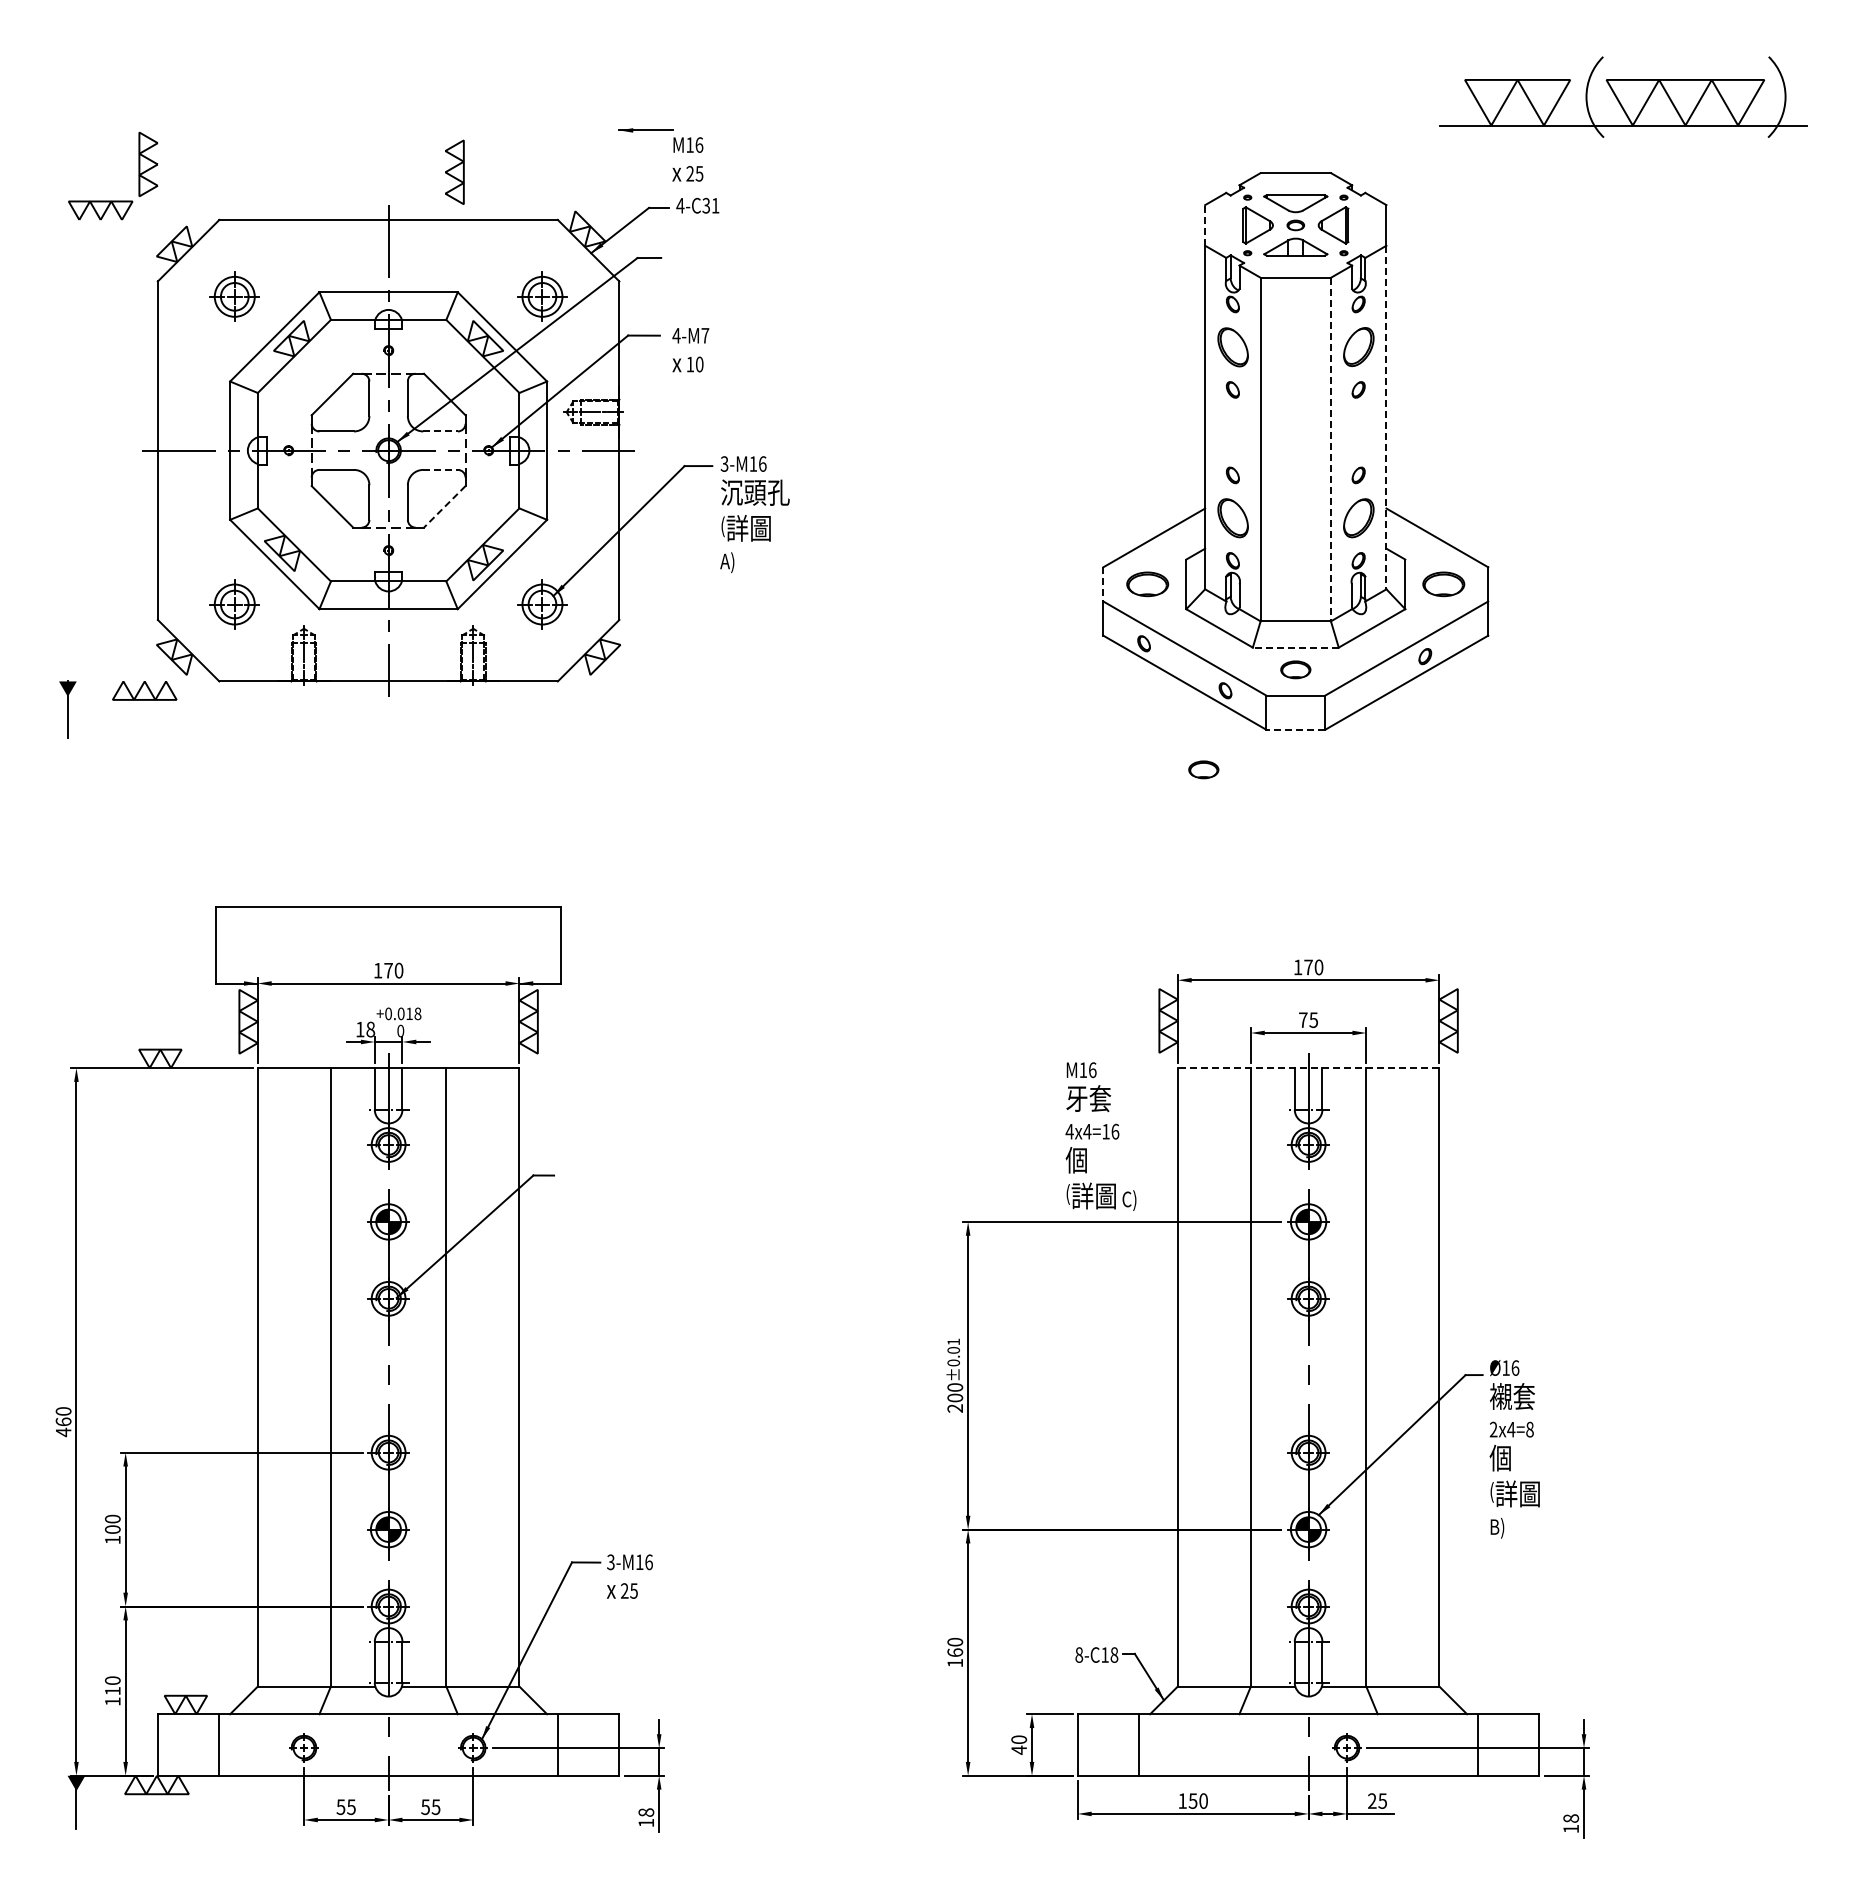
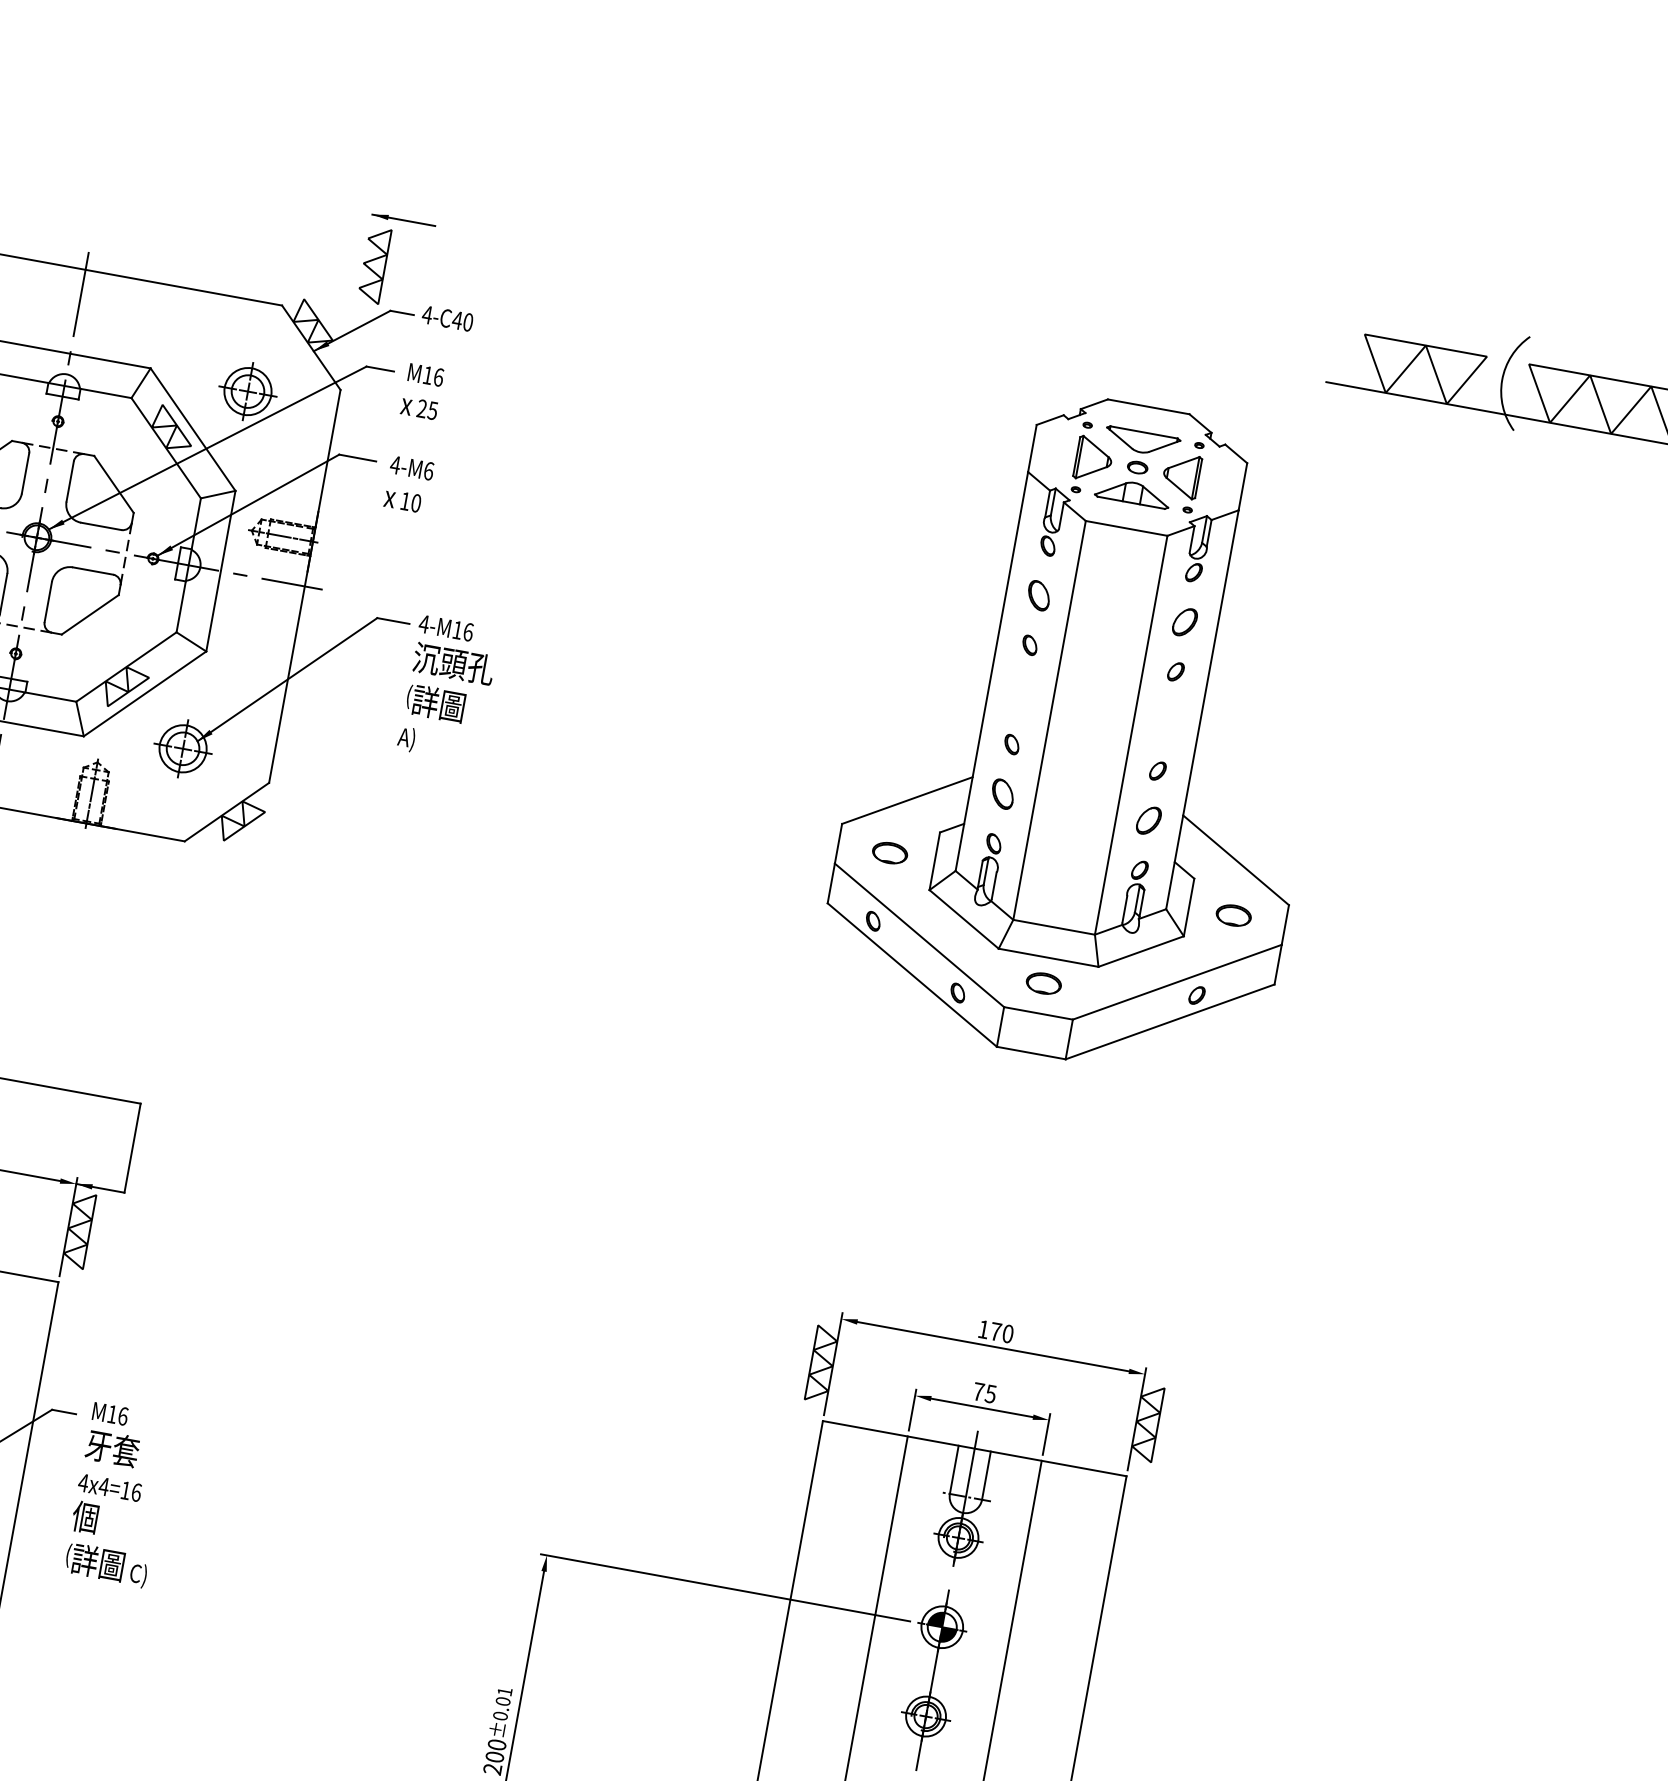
text: (687, 159) -> (421, 391), moved
part: (454, 171) -> (374, 264), moved
text: (710, 205) -> (462, 321), 4-C31 -> 4-C40
line: (1205, 224) -> (1033, 447), dashed -> solid
text: (705, 335) -> (429, 470), 4-M7 -> 4-M6
part: (1232, 346) -> (1038, 594), size x0.62
part: (1358, 347) -> (1184, 622), size x0.62
line: (1386, 417) -> (1202, 709), dashed -> solid
line: (441, 431) -> (102, 526), dashed -> solid
line: (1330, 449) -> (1130, 735), dashed -> solid
text: (724, 463) -> (424, 623), 3-M16 -> 4-M16
line: (441, 469) -> (94, 570), dashed -> solid
line: (444, 507) -> (89, 615), dashed -> solid
part: (1232, 517) -> (1002, 793), size x0.62
part: (1358, 517) -> (1148, 819), size x0.62
line: (1103, 584) -> (838, 843), dashed -> solid
part: (1147, 584) -> (889, 853), size x0.71
part: (1443, 584) -> (1233, 915), size x0.71
line: (1295, 647) -> (1048, 957), dashed -> solid
line: (1295, 729) -> (1030, 1052), dashed -> solid
part: (1203, 769) -> (915, 1079), removed
line: (1308, 1068) -> (974, 1449), dashed -> solid
text: (1100, 1136) -> (118, 1494), moved

